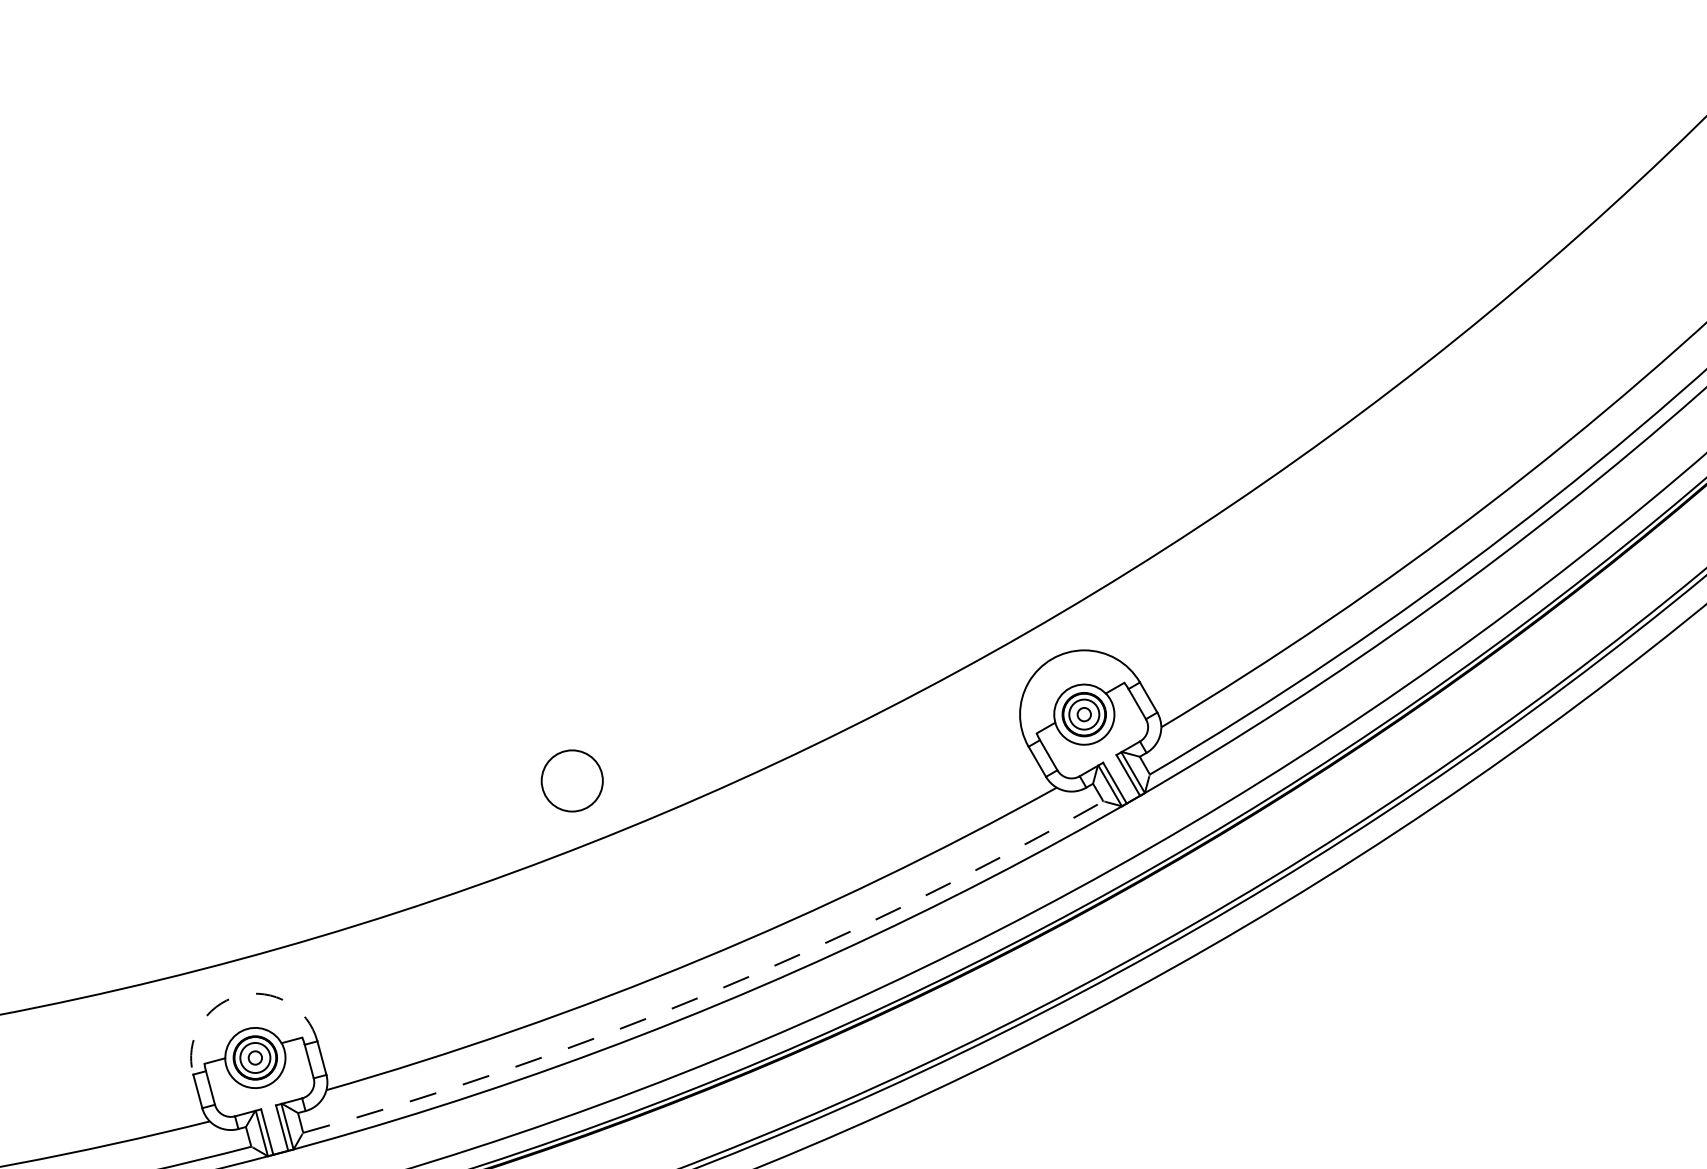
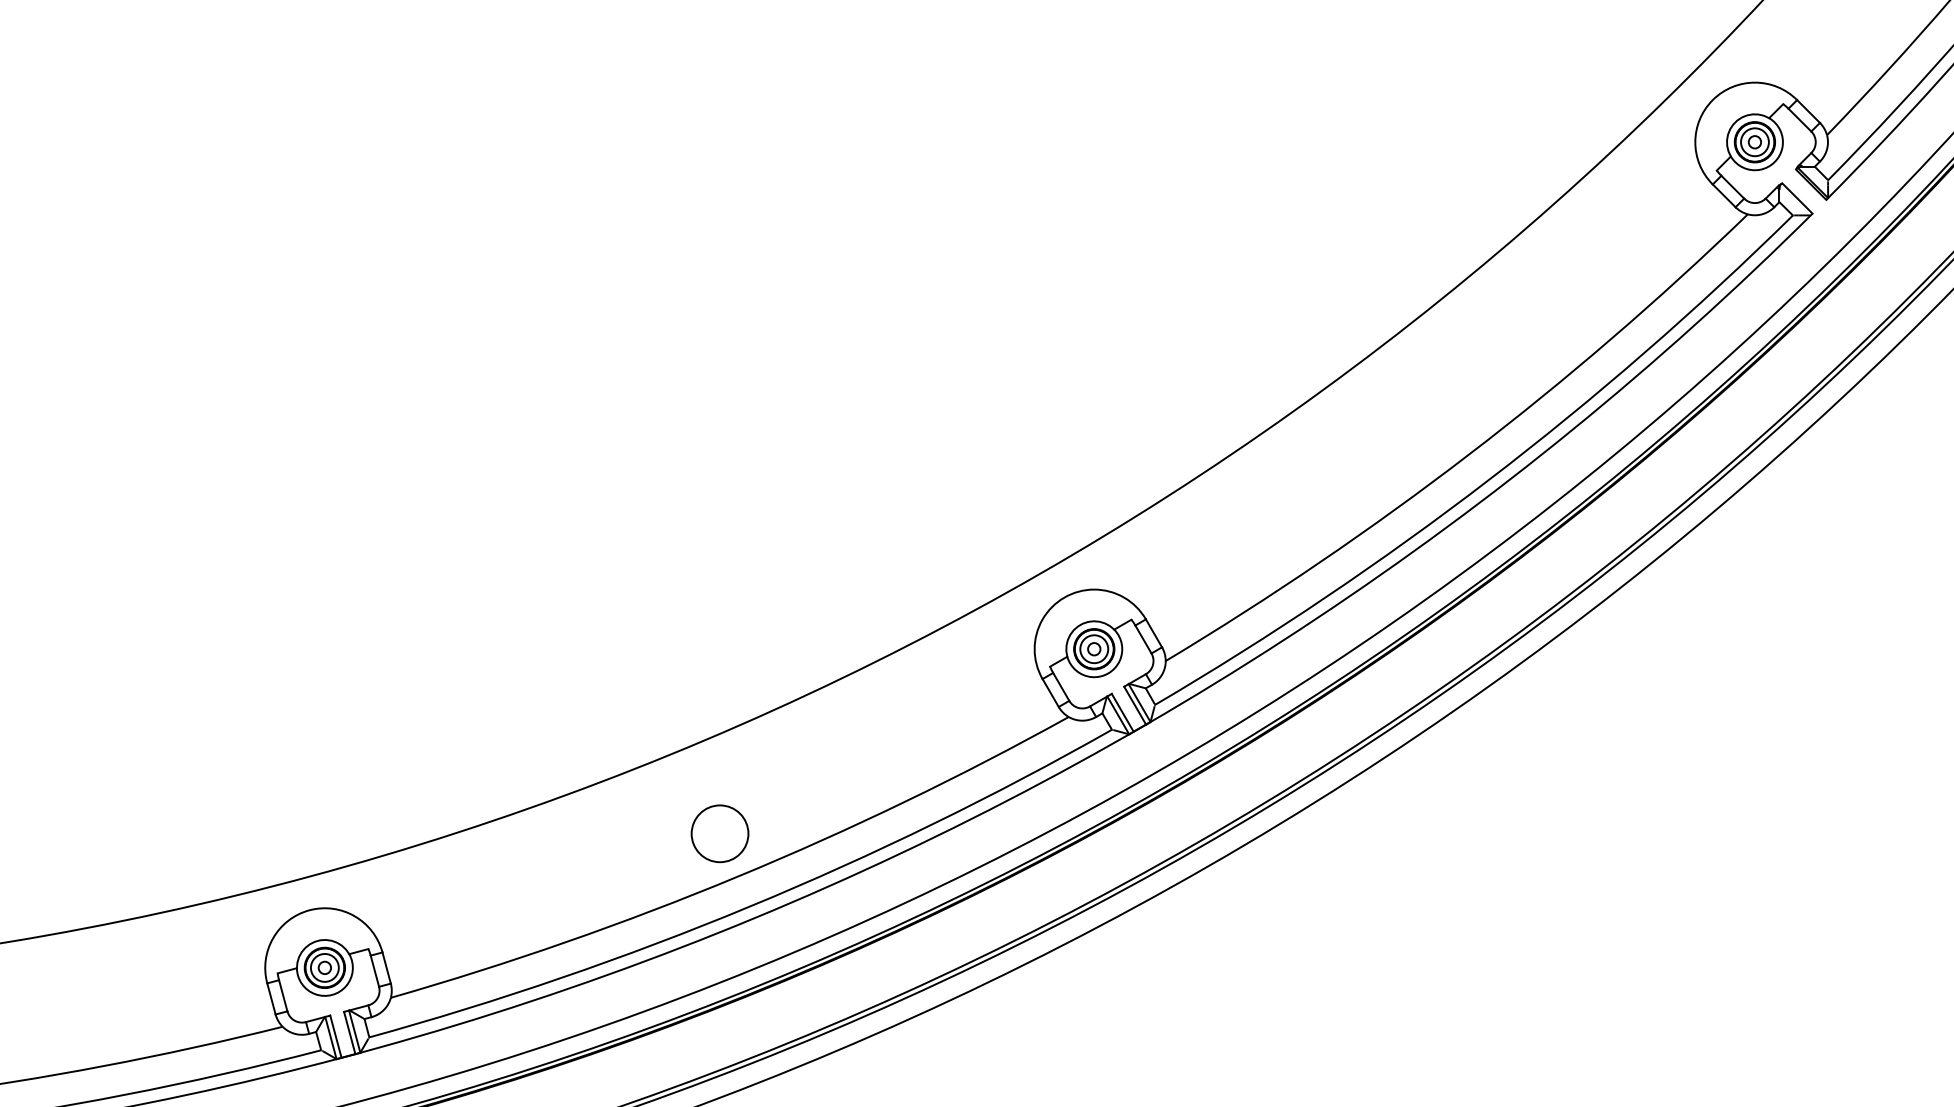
circle: (571, 780) -> (719, 833), moved
arc: (713, 991) -> (750, 906), dashed -> solid
arc: (238, 996) -> (309, 910), dashed -> solid

